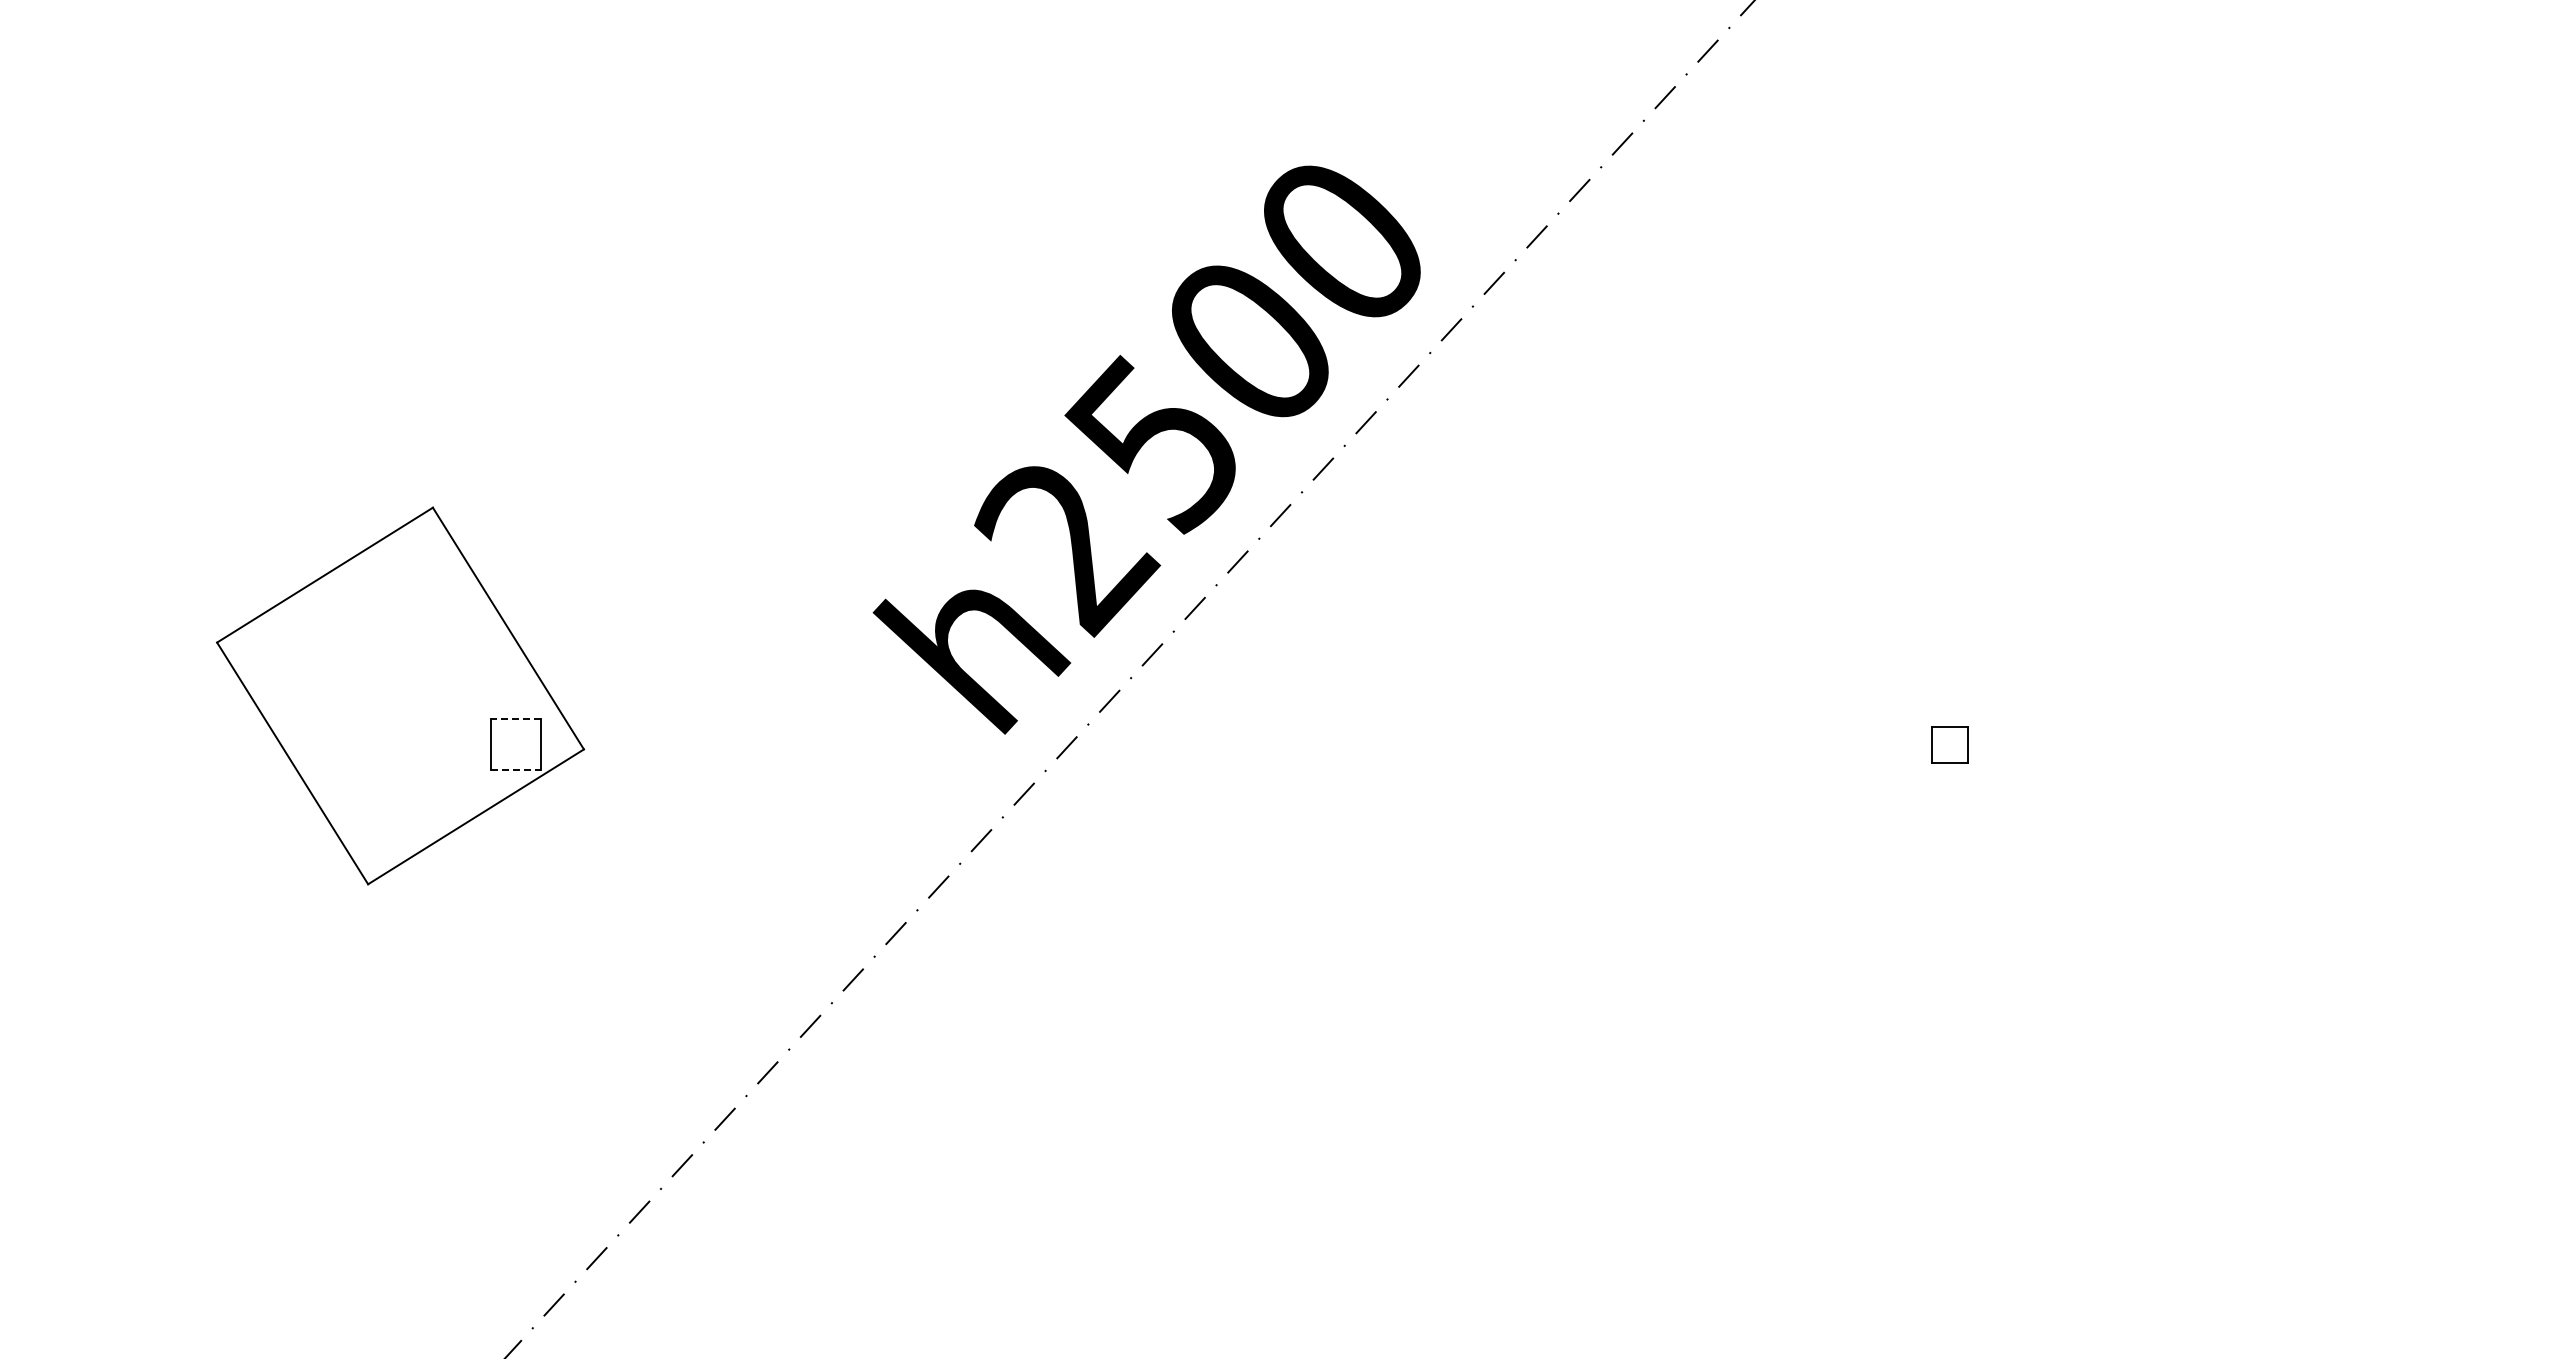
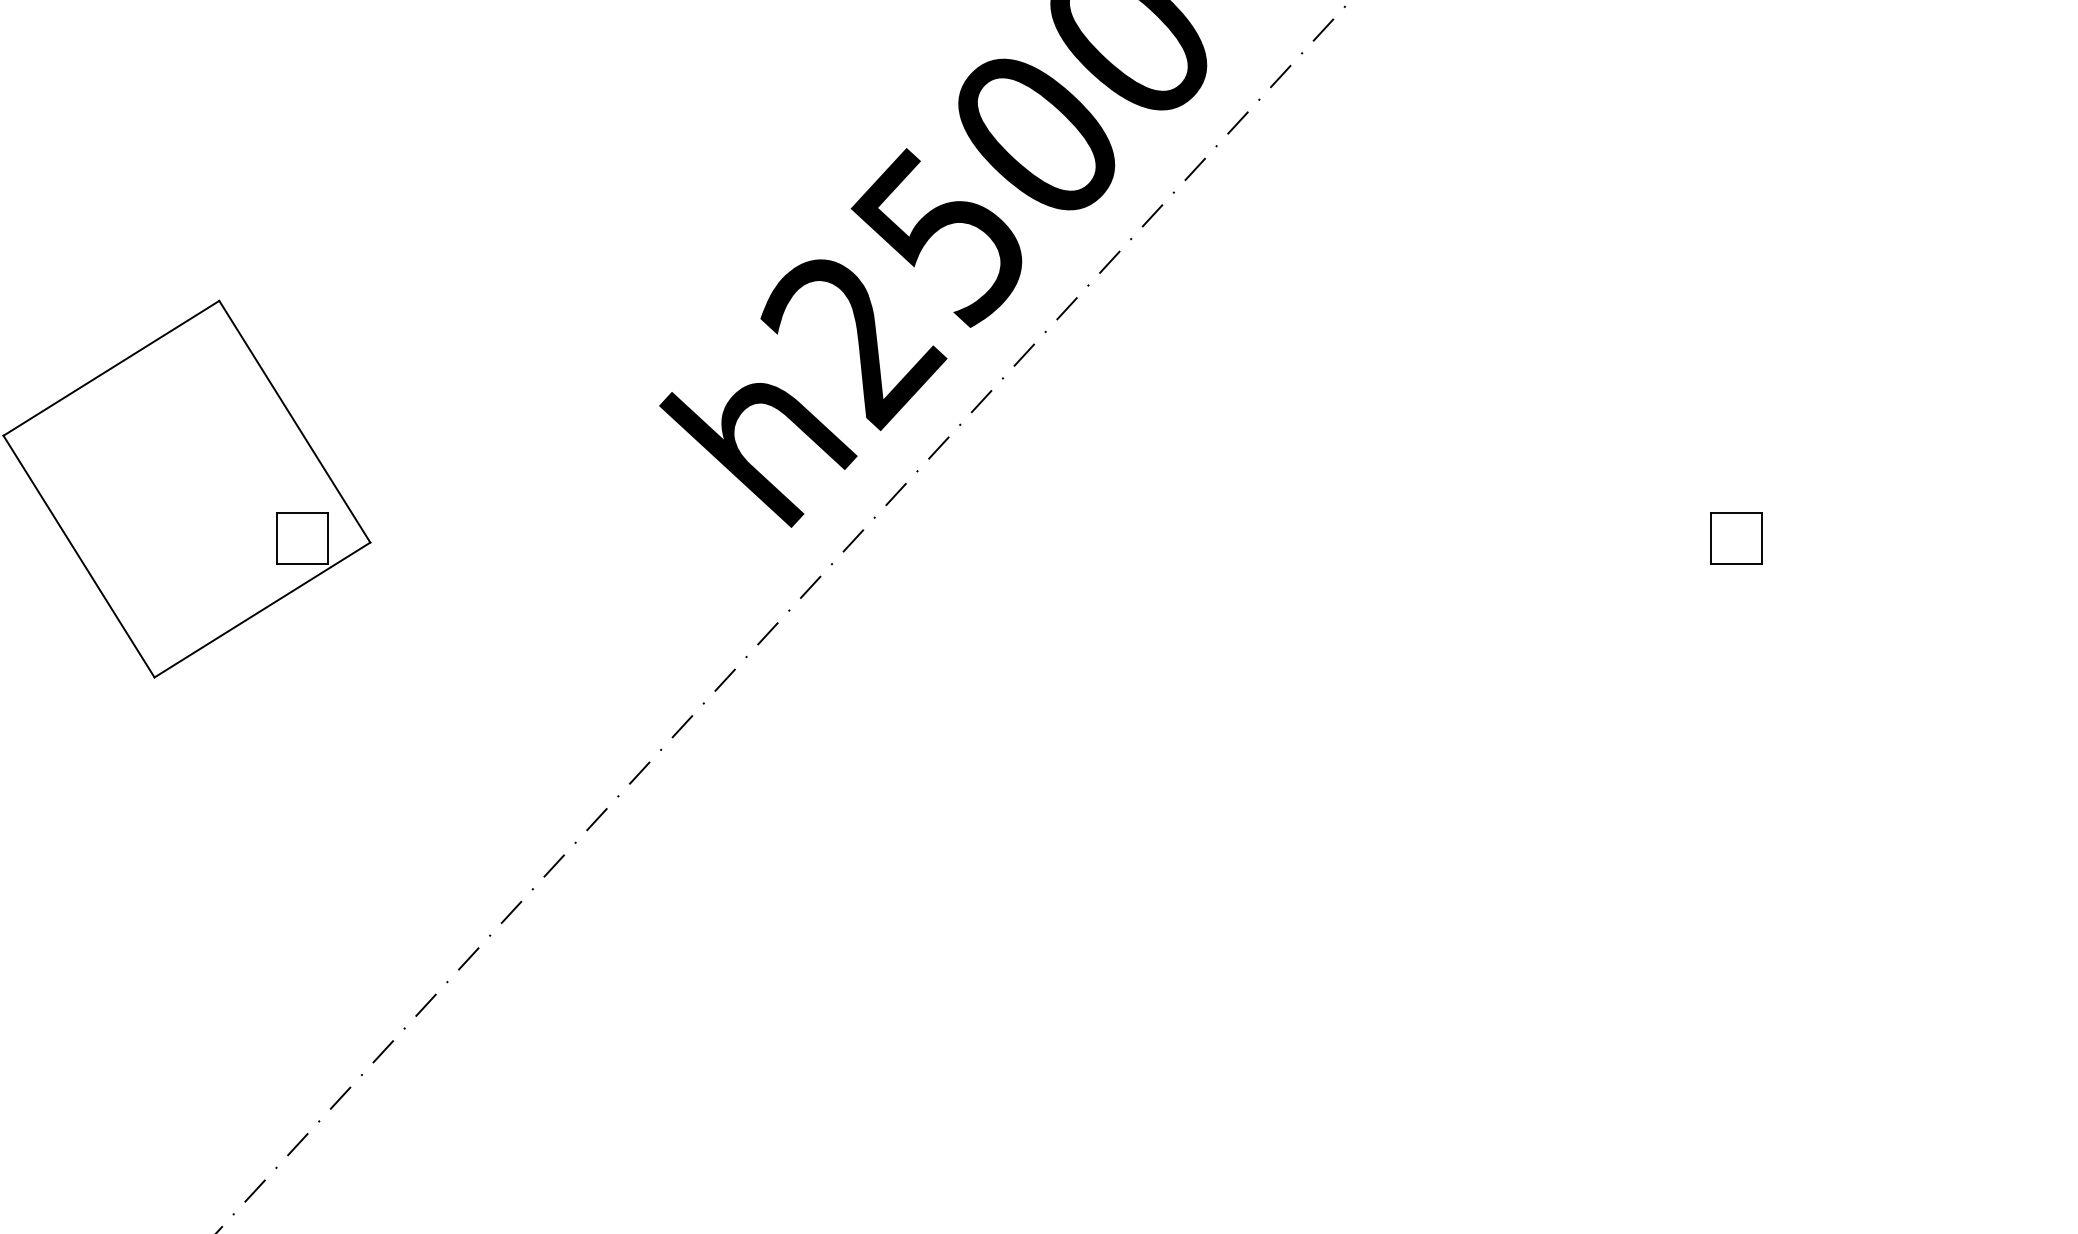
line: (515, 719) -> (301, 512), dashed -> solid
part: (1950, 744) -> (1736, 537), size x1.43
line: (516, 770) -> (302, 563), dashed -> solid

